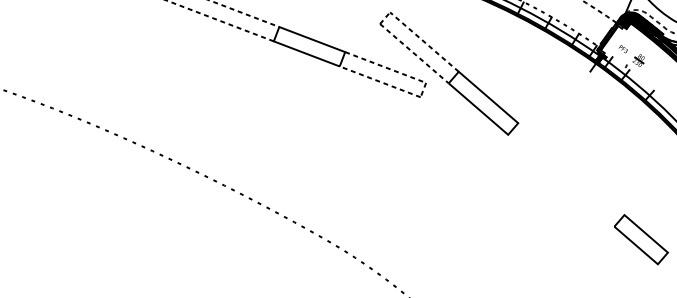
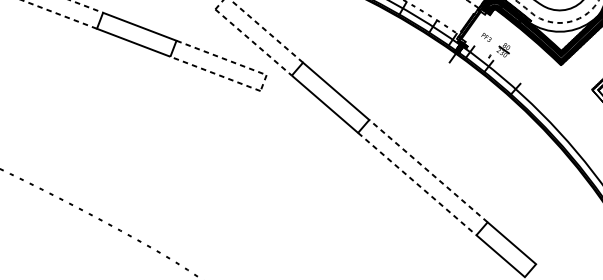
line: (571, 169) -> (428, 171), added
line: (561, 180) -> (417, 183), added

